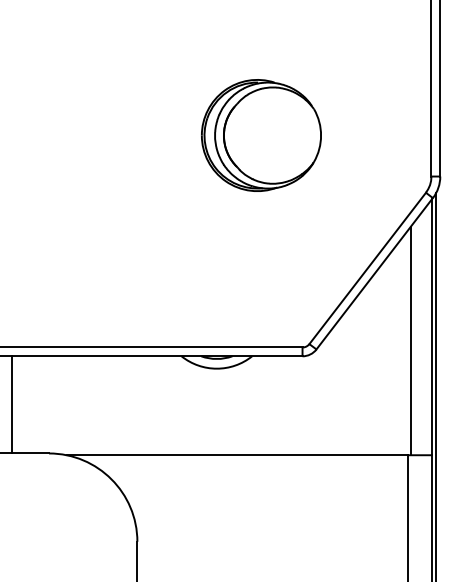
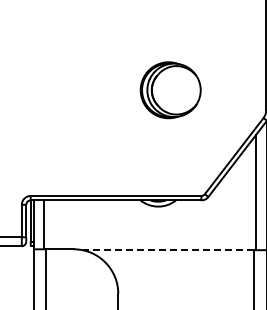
part: (261, 135) -> (170, 90), moved
line: (12, 404) -> (55, 224), removed
line: (237, 455) -> (168, 250), solid -> dashed

